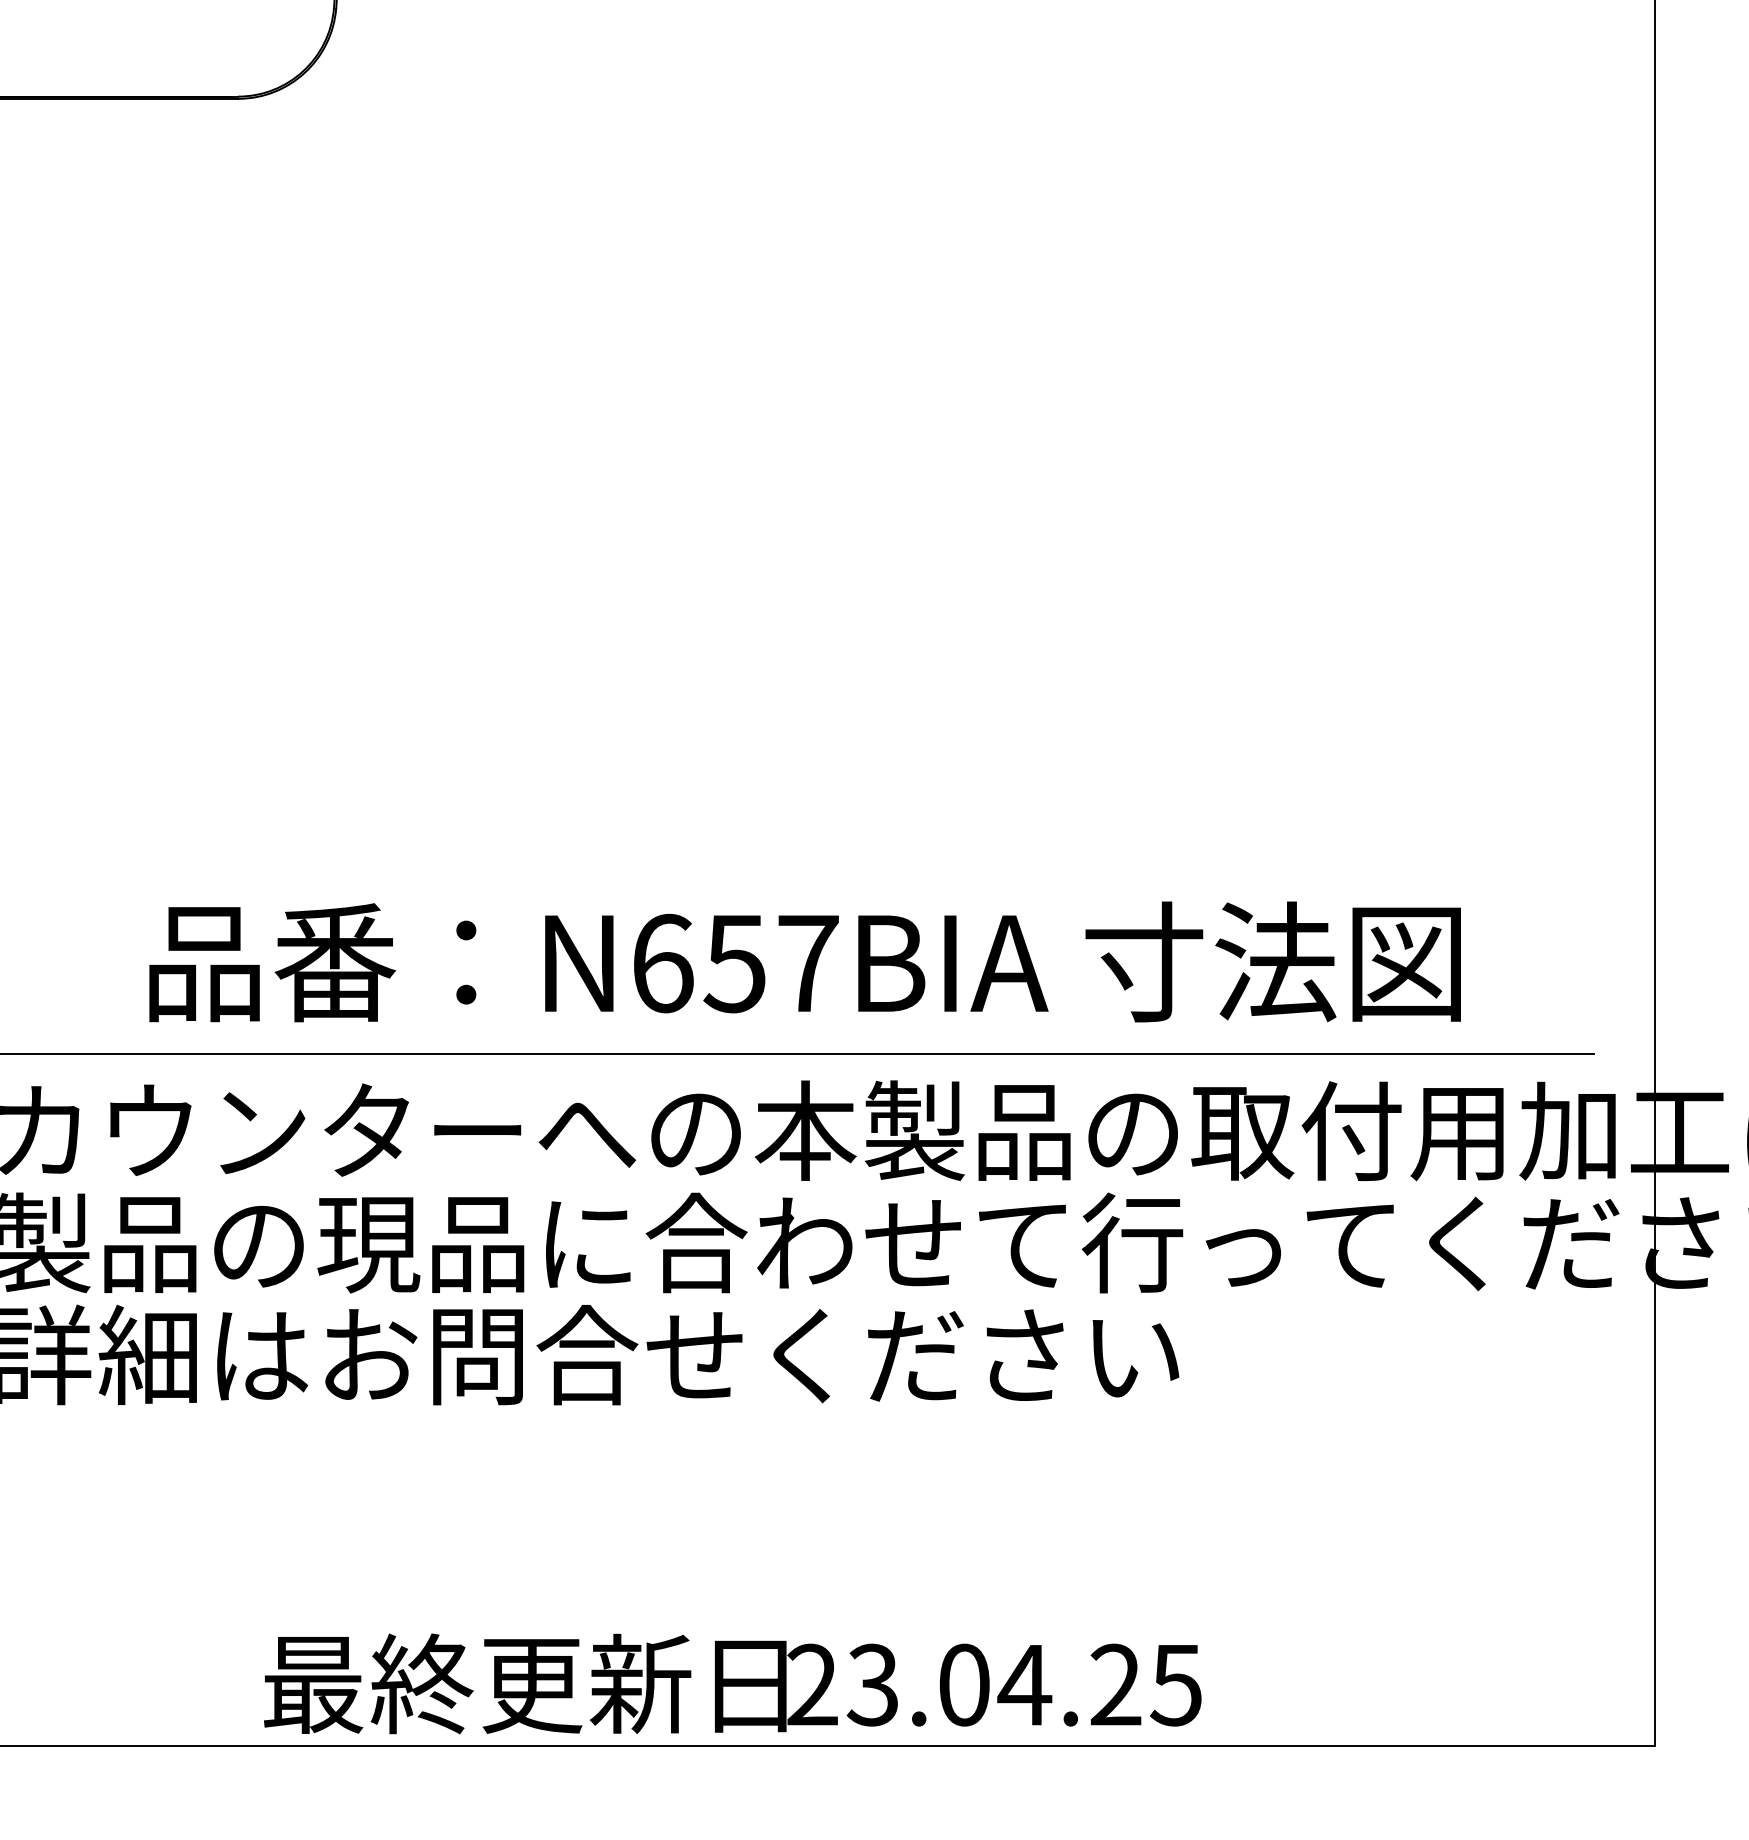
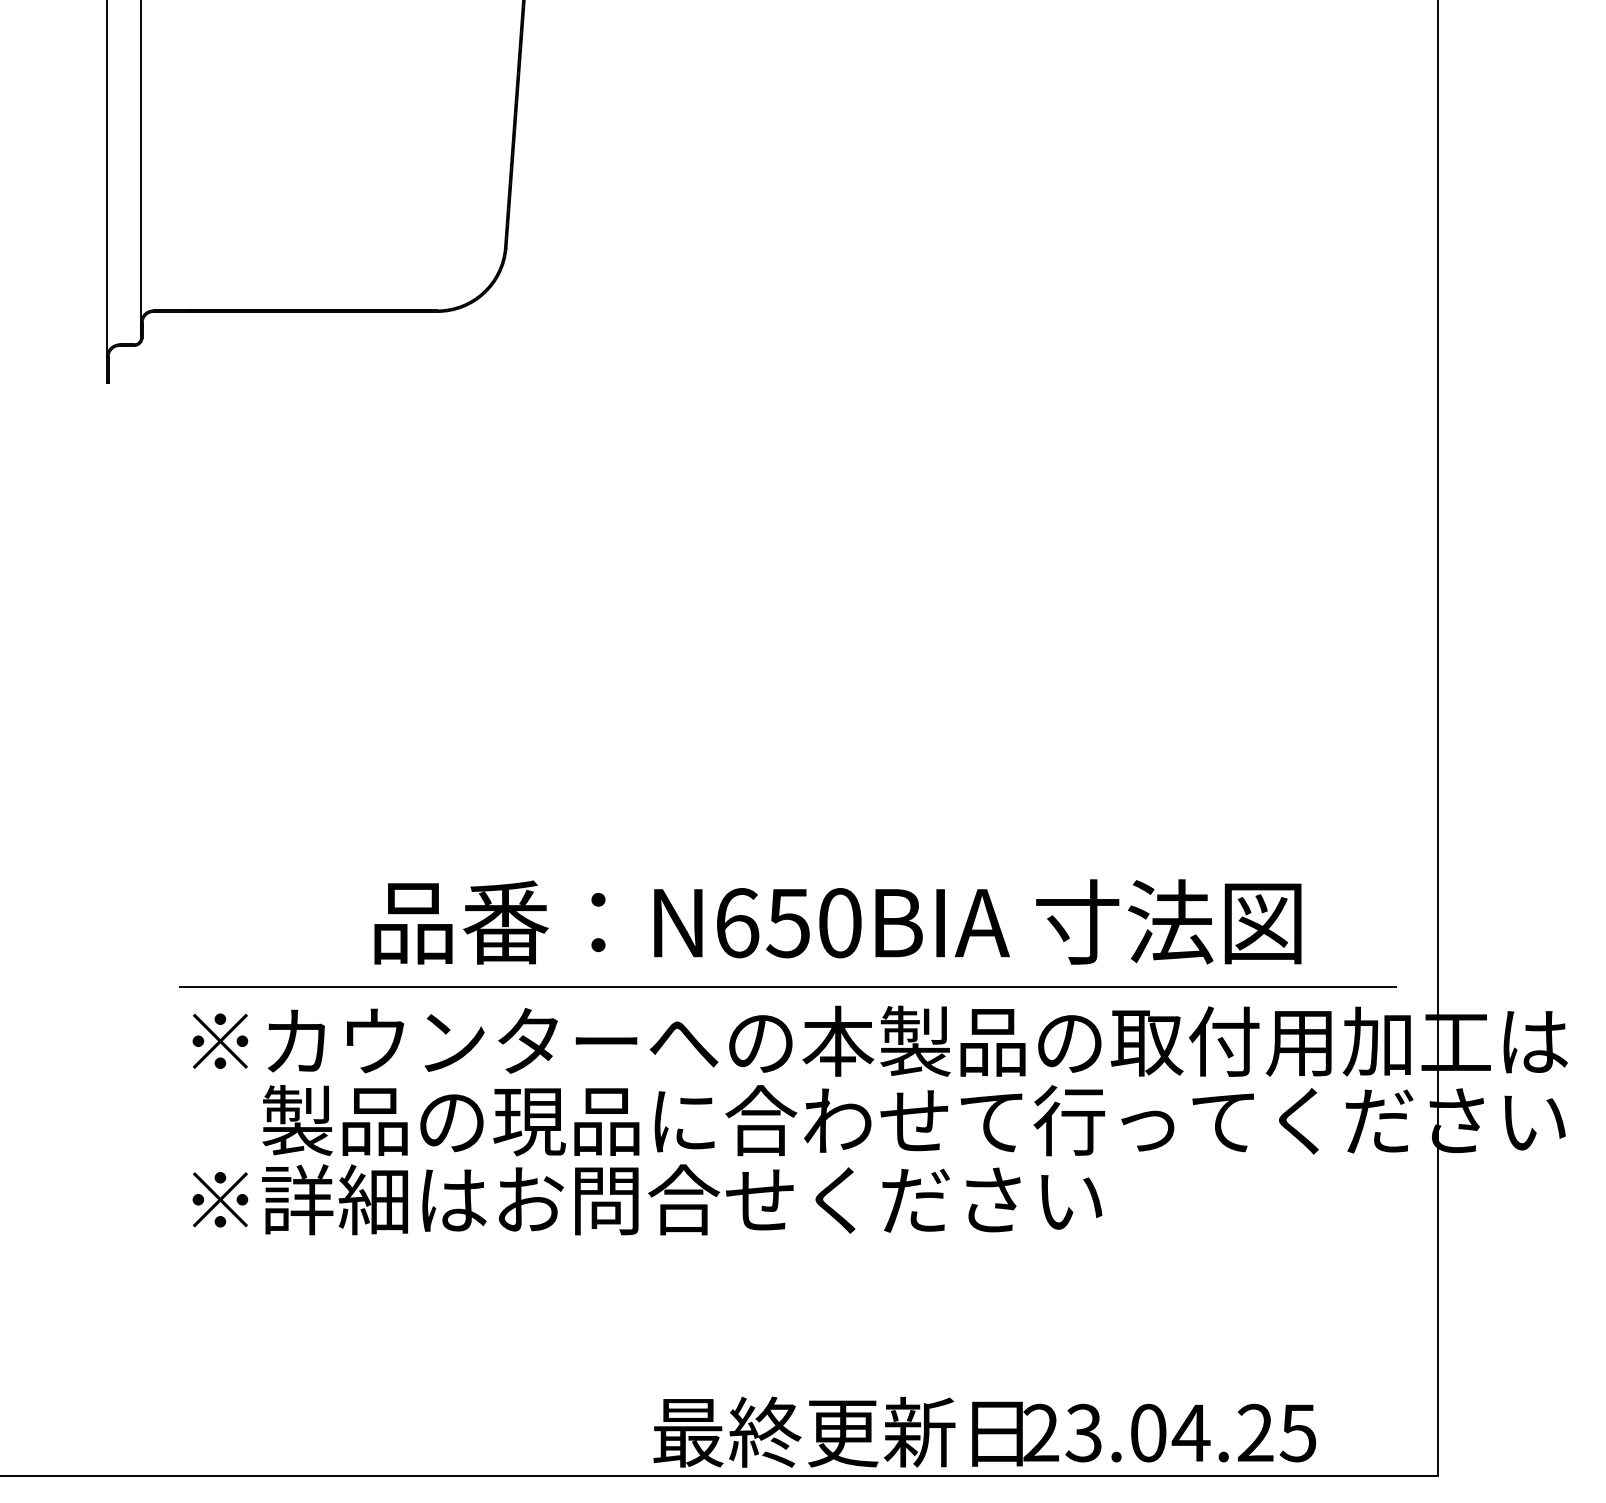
text: (808, 964) -> (840, 923), N657BIA -> N650BIA
text: (732, 1682) -> (984, 1431), moved

